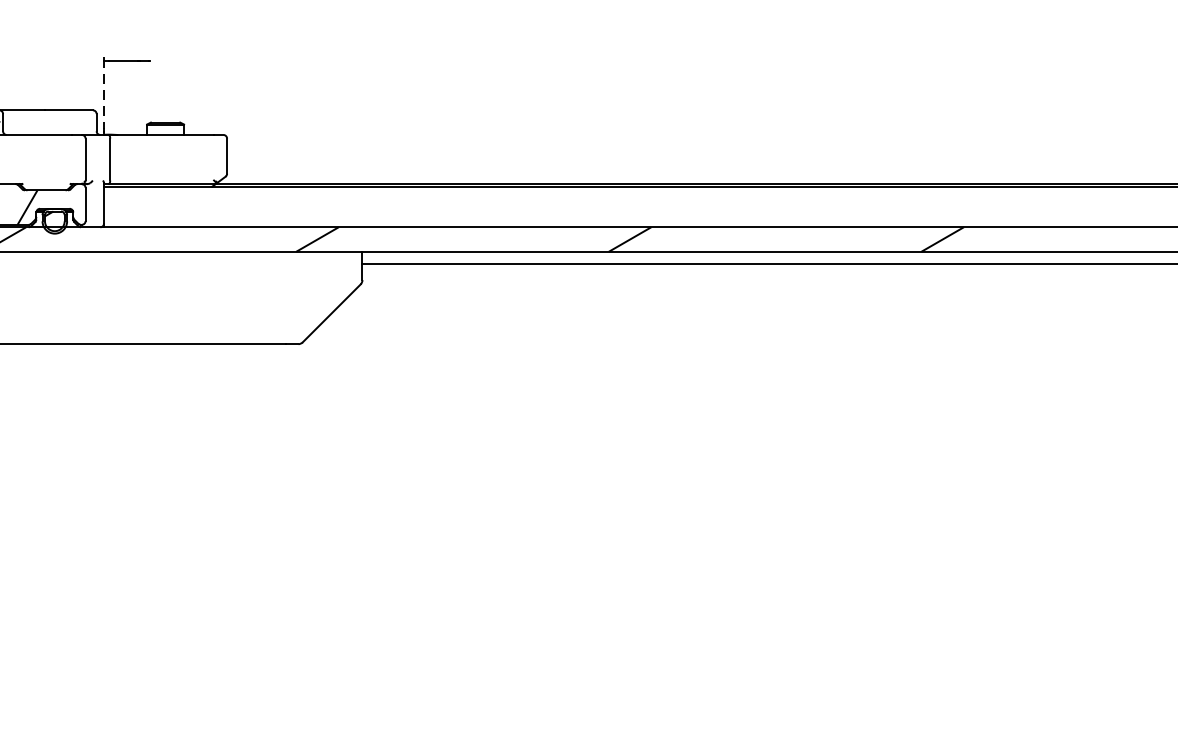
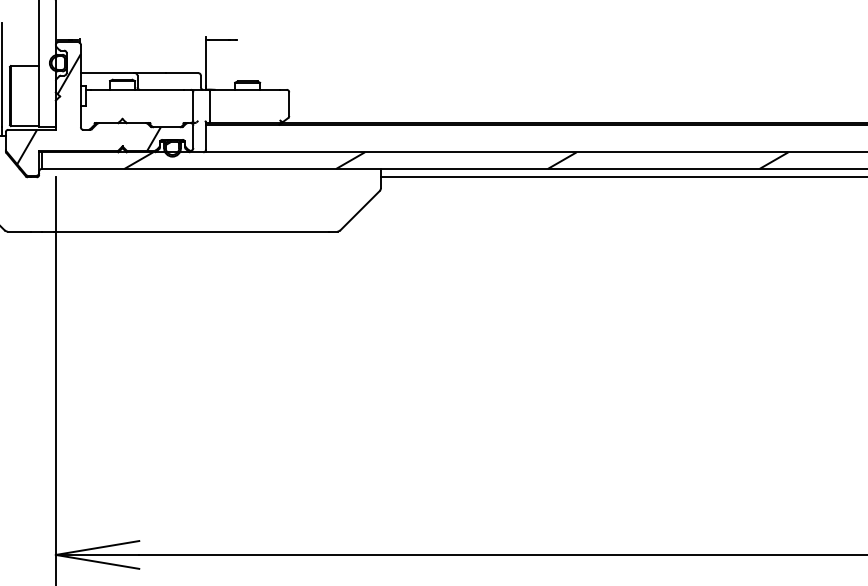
line: (103, 93) -> (205, 61), dashed -> solid

